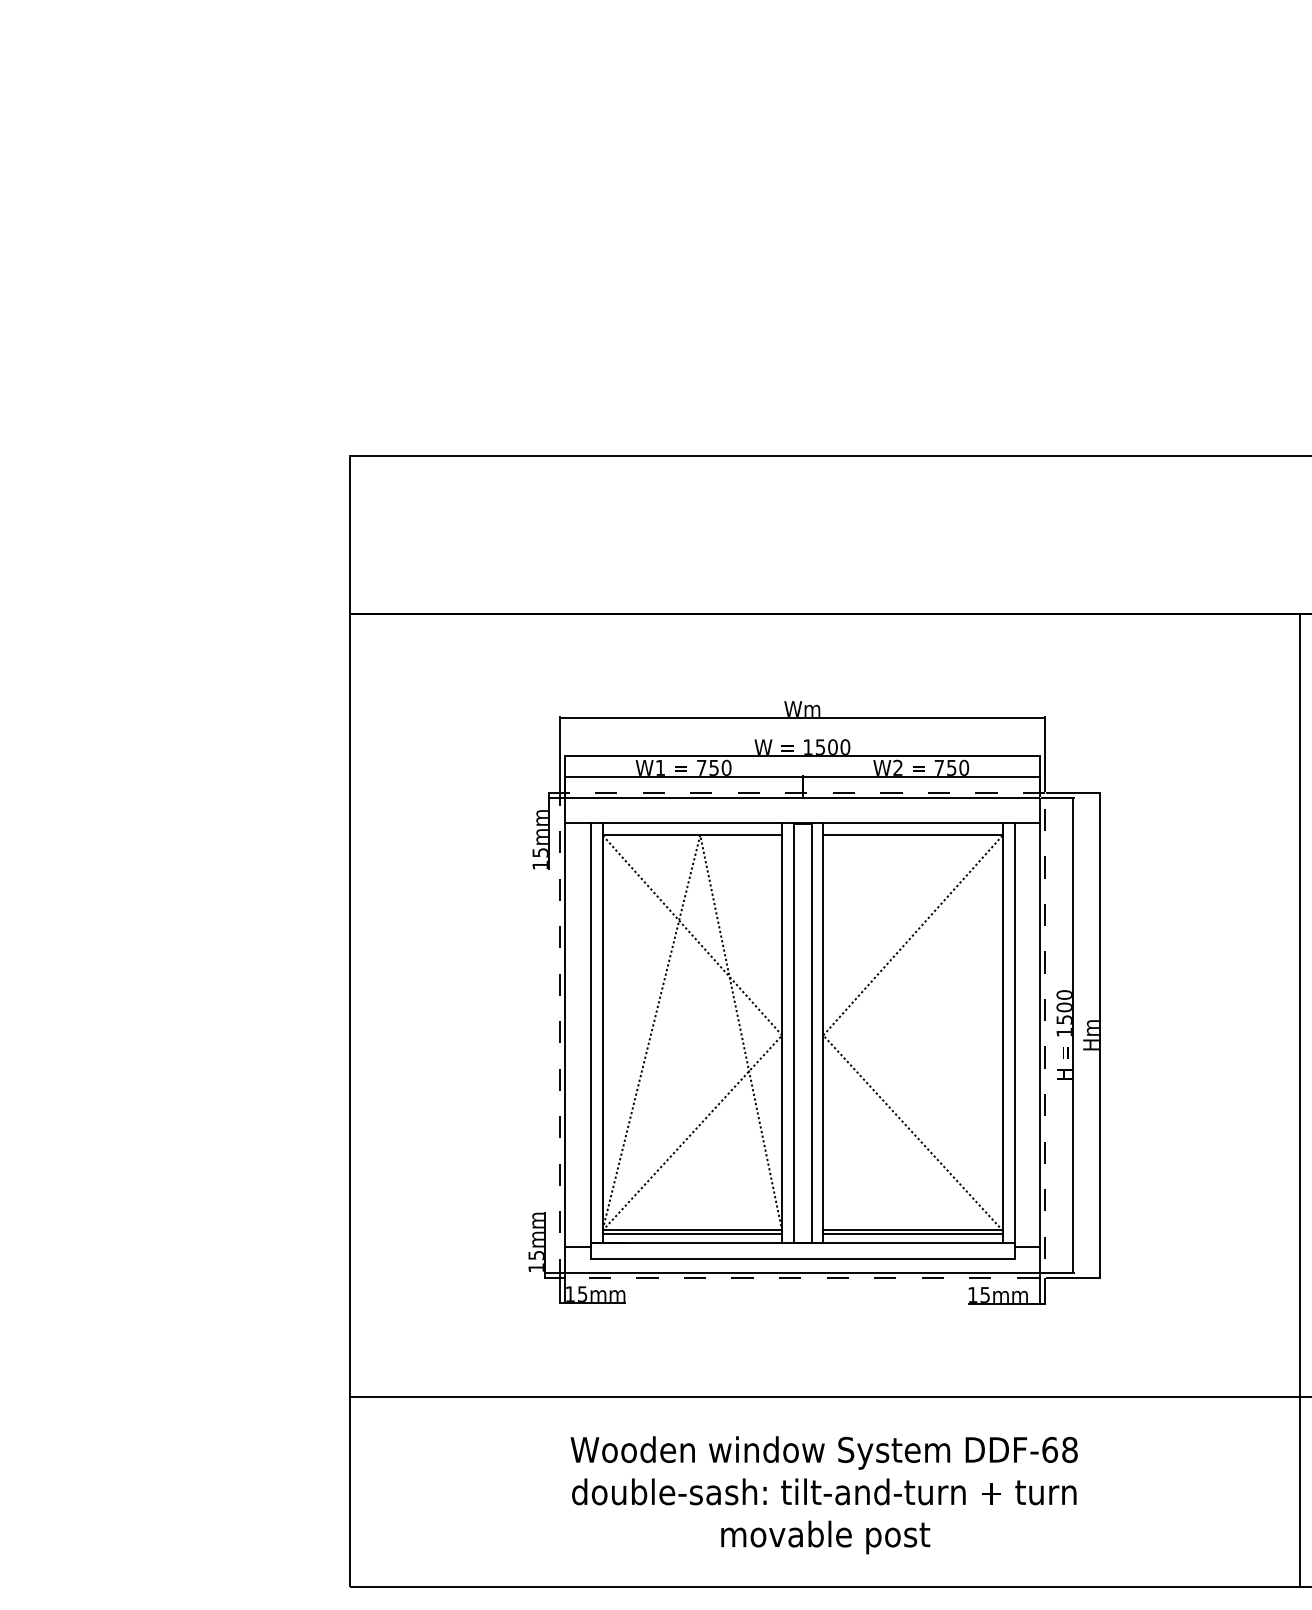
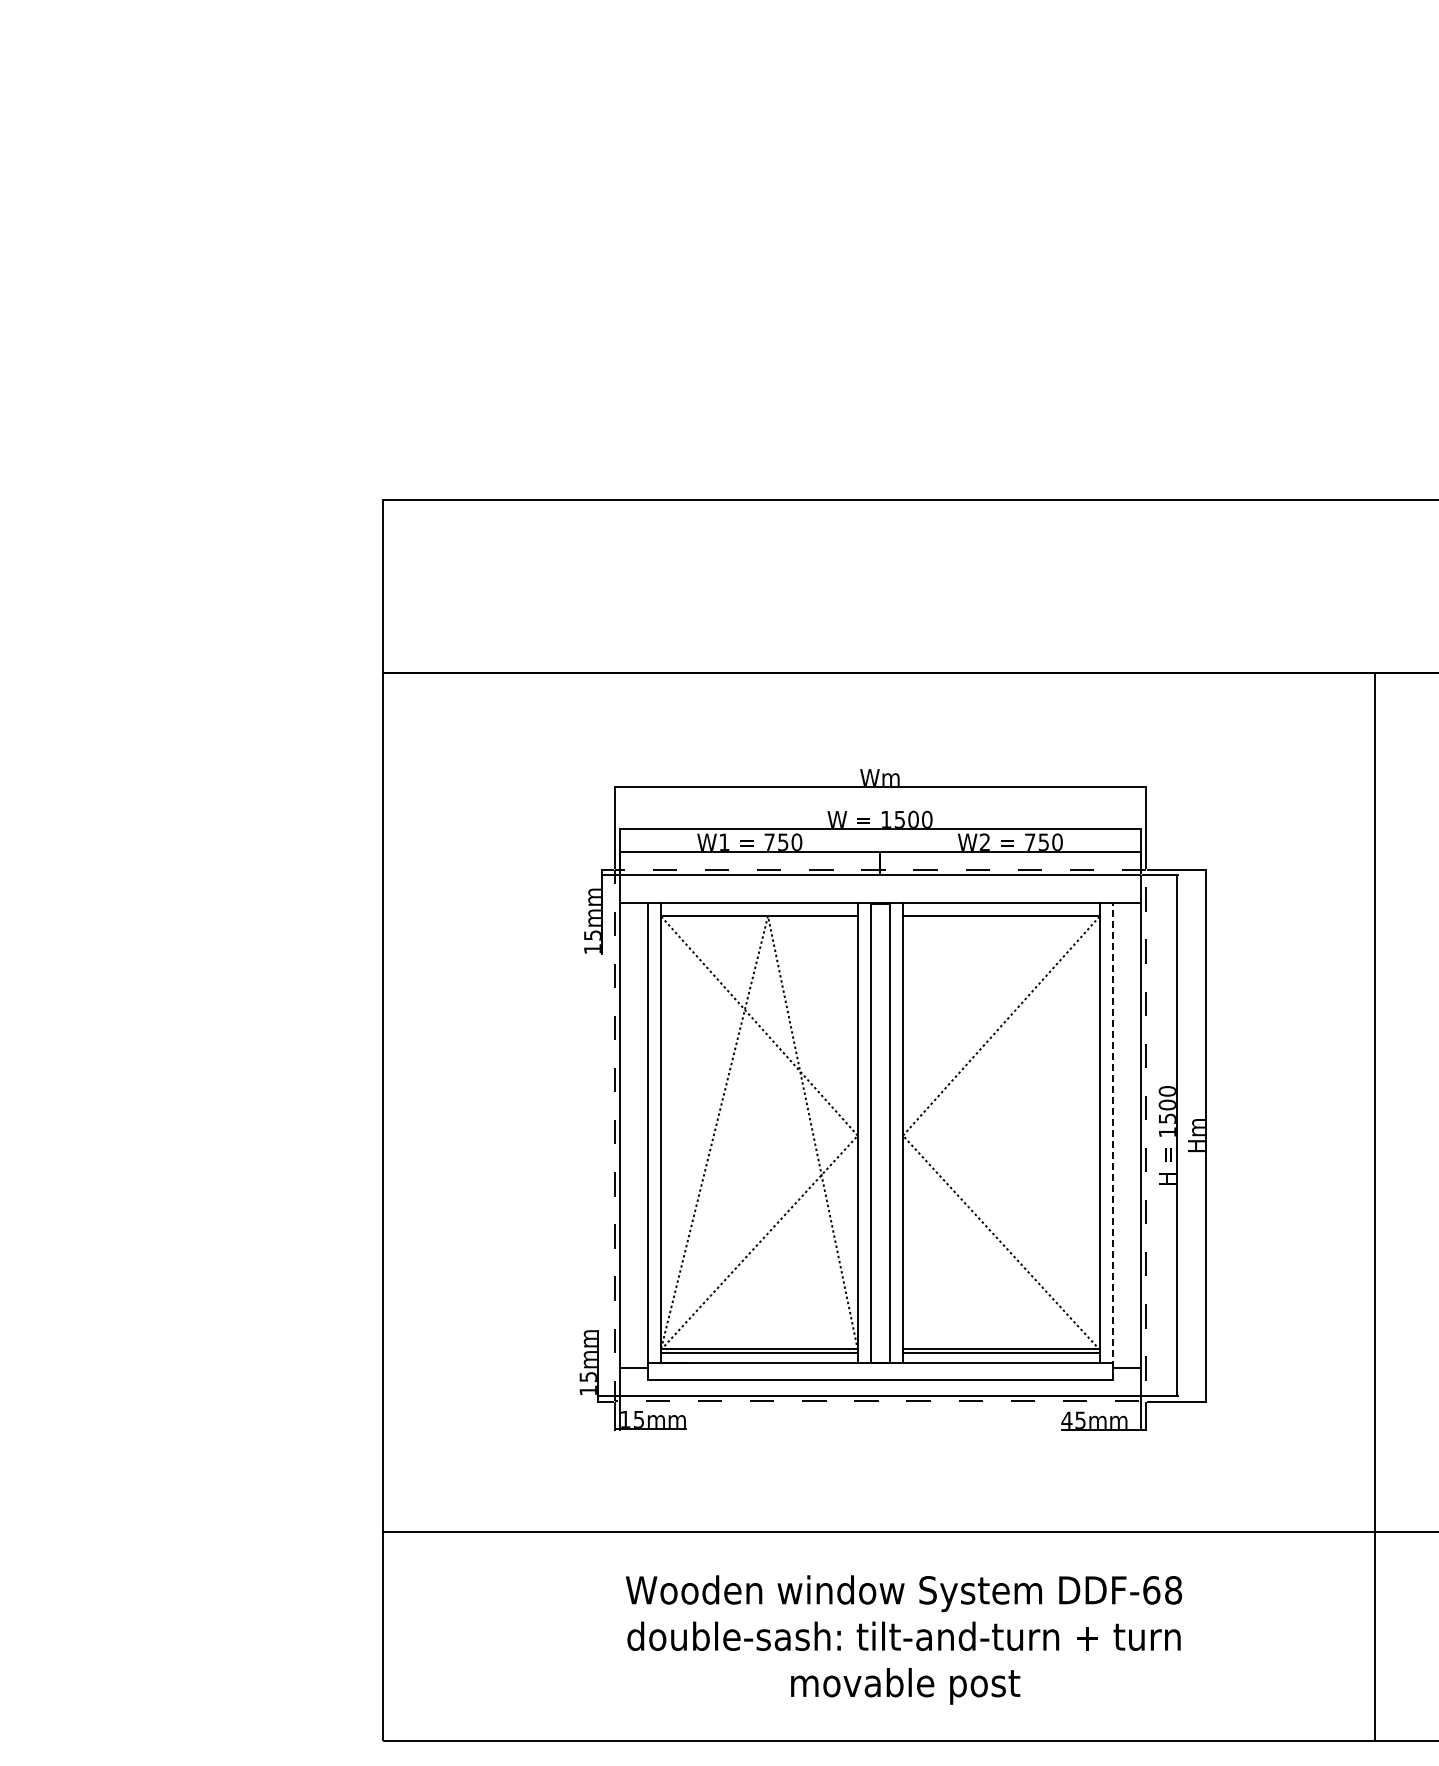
line: (1014, 1035) -> (1112, 1135), solid -> dashed
line: (1299, 1099) -> (1374, 1206), moved
text: (972, 1294) -> (1066, 1419), 15mm -> 45mm

